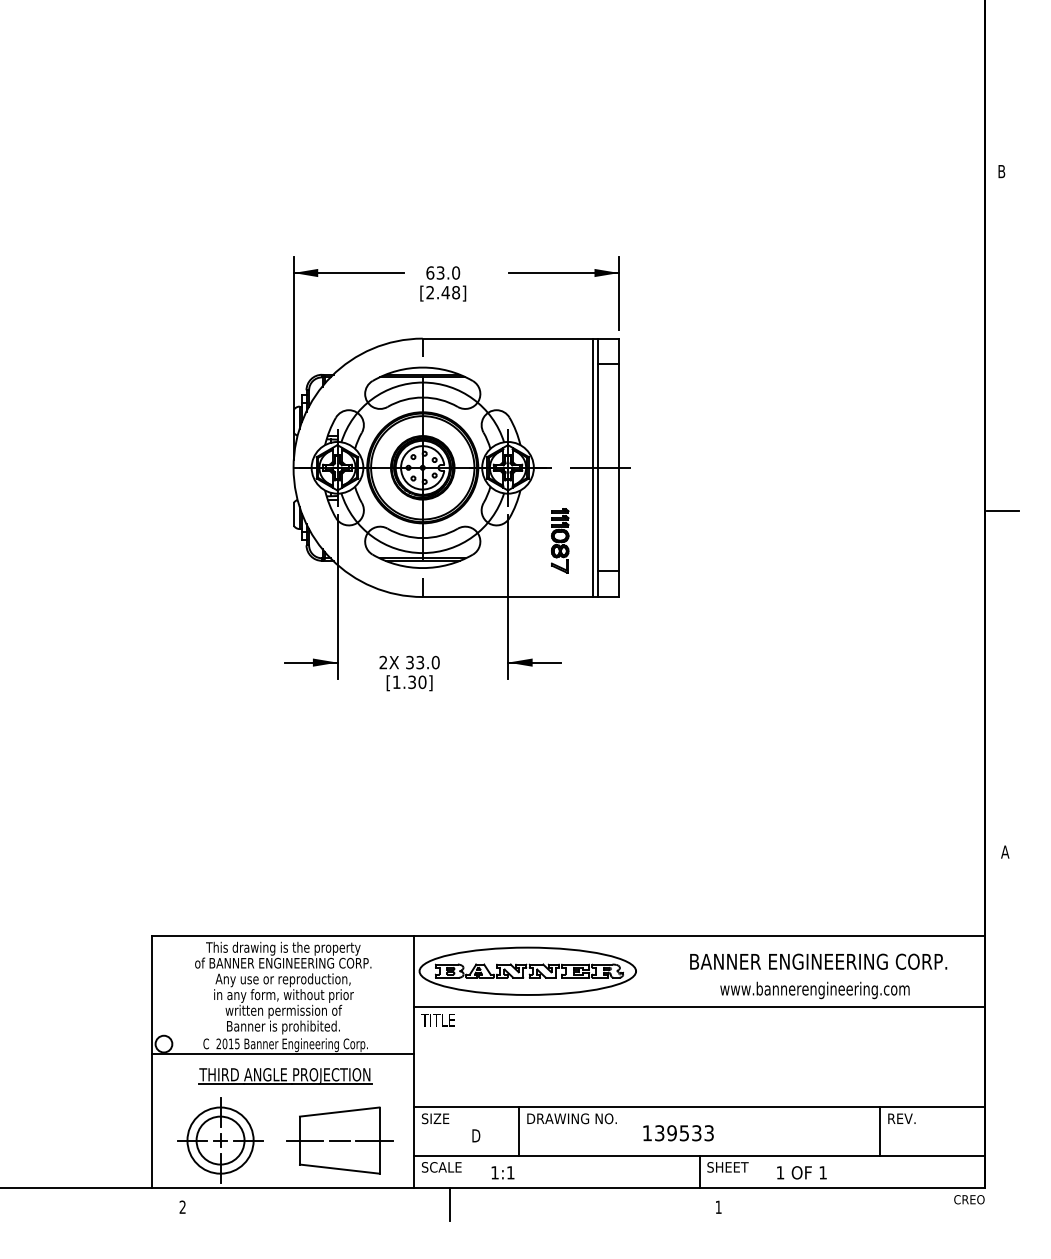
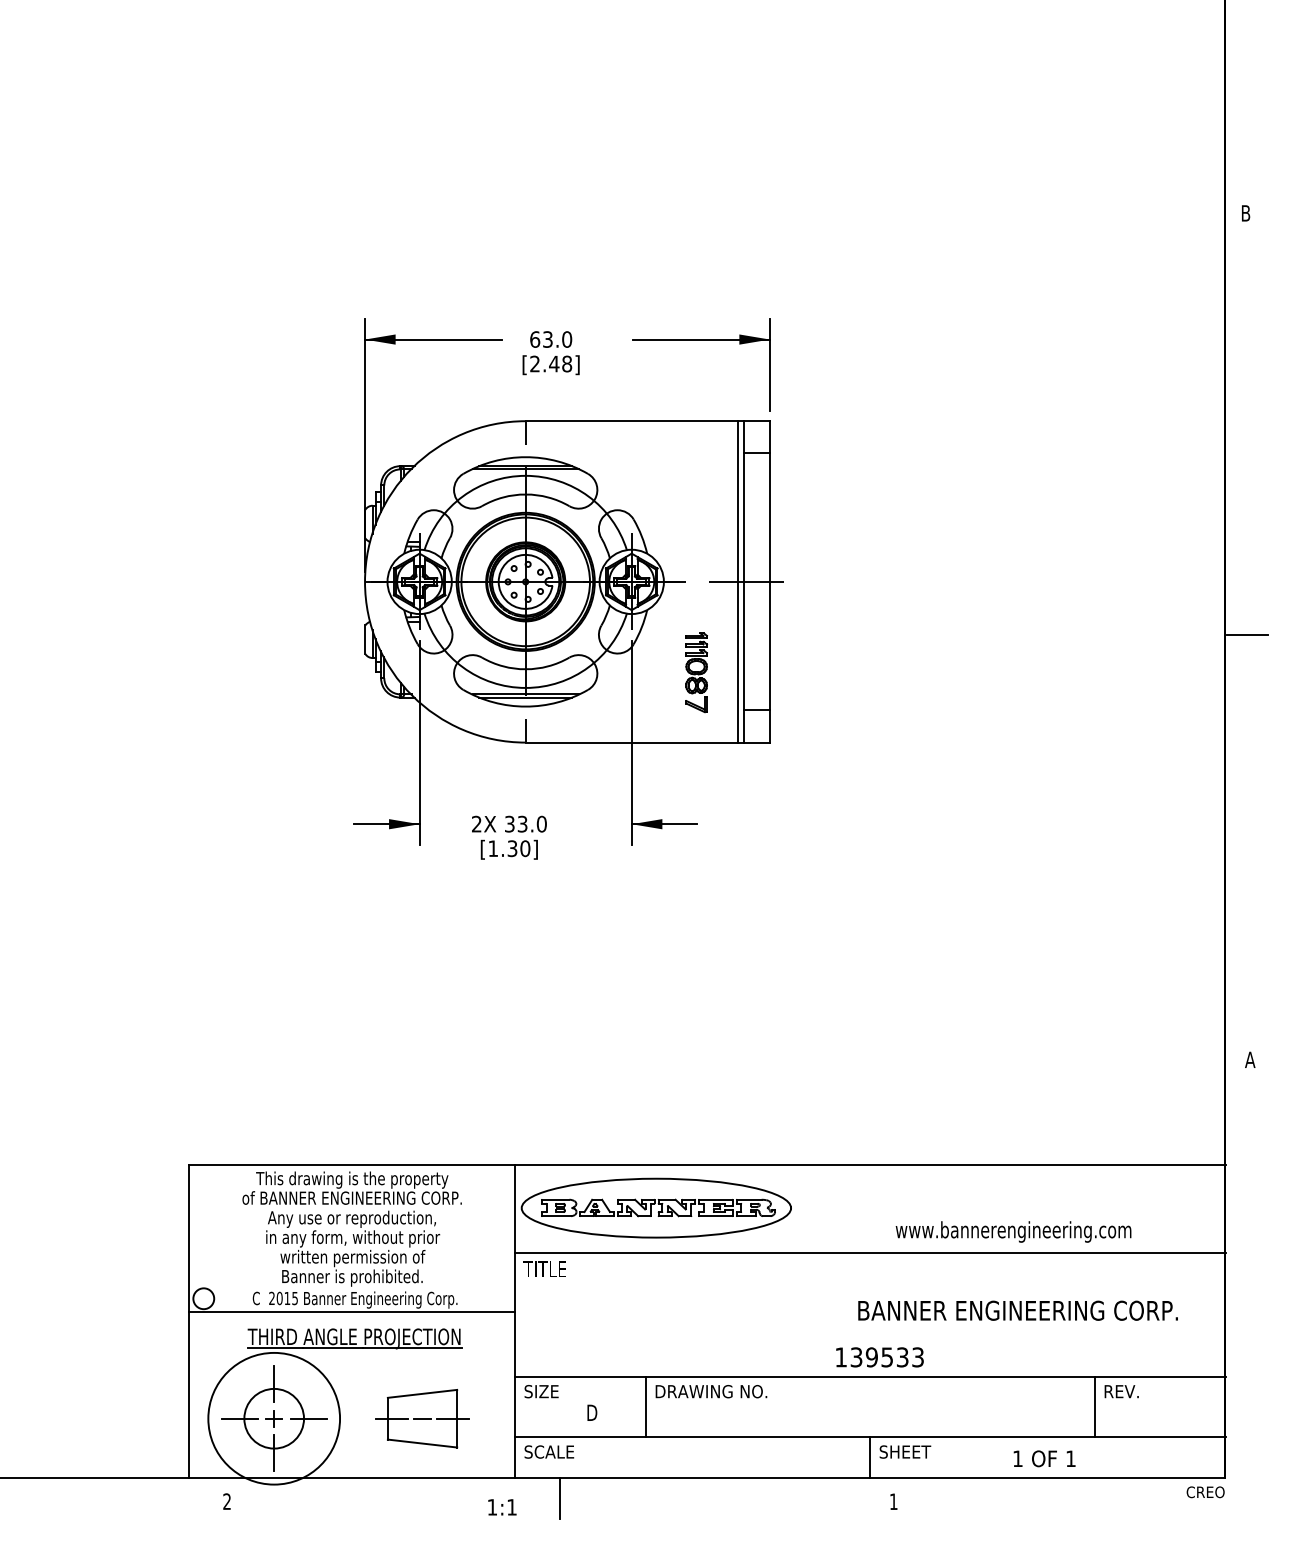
text: (818, 961) -> (1017, 1310), moved
text: (678, 1133) -> (879, 1357), moved
circle: (220, 1140) -> (274, 1418), size x1.6
part: (339, 1140) -> (422, 1418), size x0.7
text: (502, 1172) -> (501, 1506), moved
text: (801, 1172) -> (1044, 1458), moved

